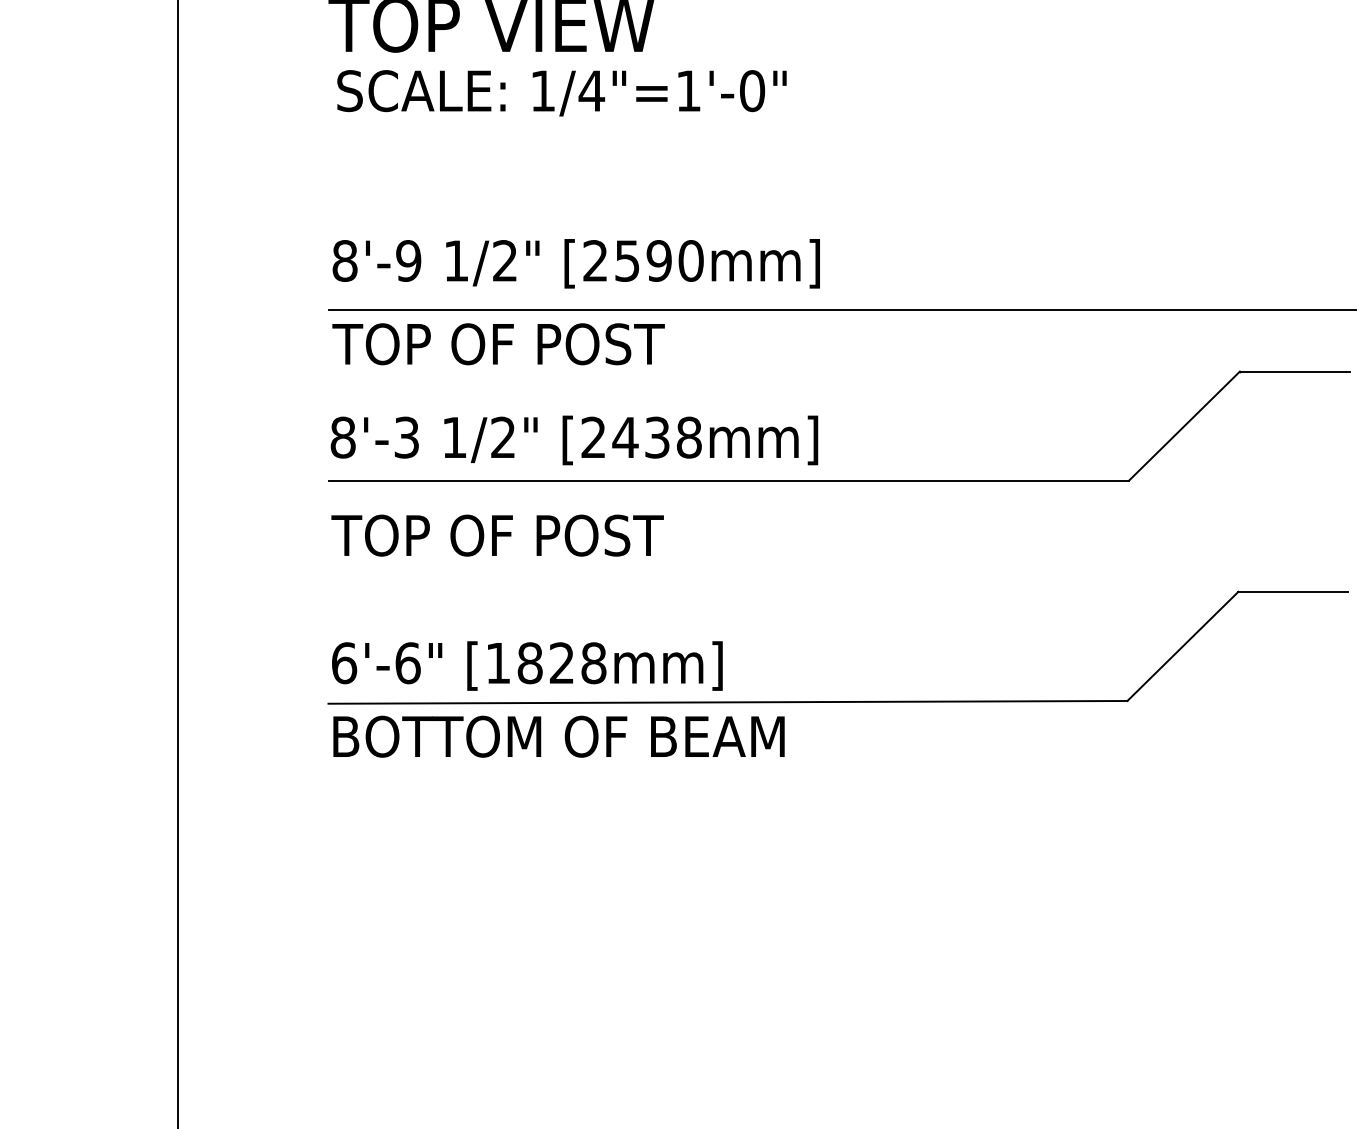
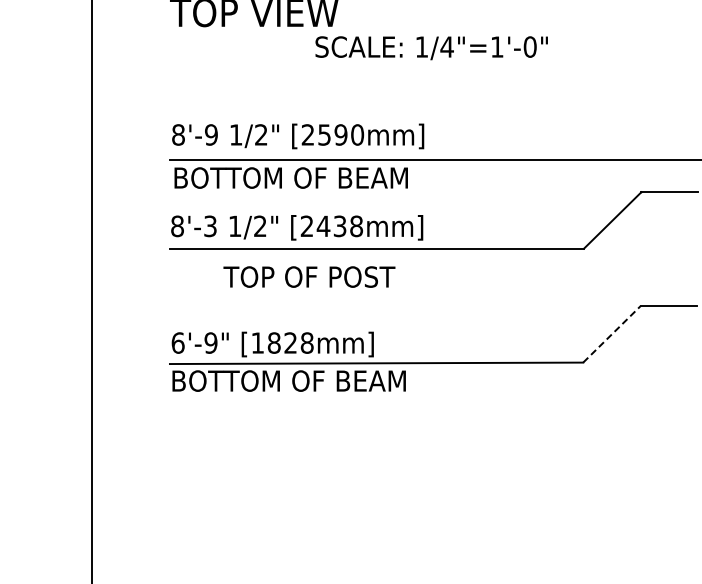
text: (561, 93) -> (431, 48), moved
text: (559, 343) -> (289, 177), TOP OF POST -> BOTTOM OF BEAM
text: (497, 534) -> (309, 276), moved
line: (1184, 646) -> (612, 334), solid -> dashed
text: (406, 662) -> (210, 342), 6'-6" -> 6'-9"

